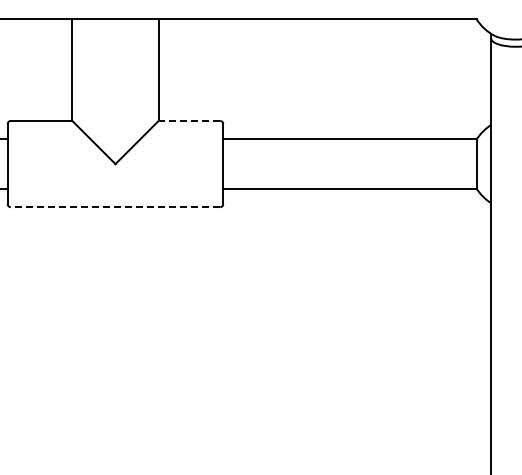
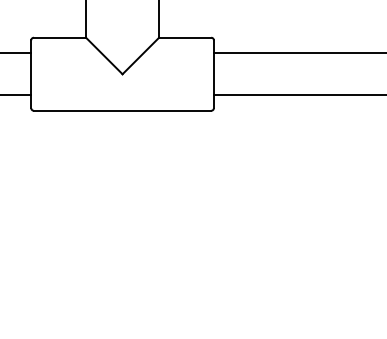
line: (189, 120) -> (185, 37), dashed -> solid
line: (115, 207) -> (122, 111), dashed -> solid

